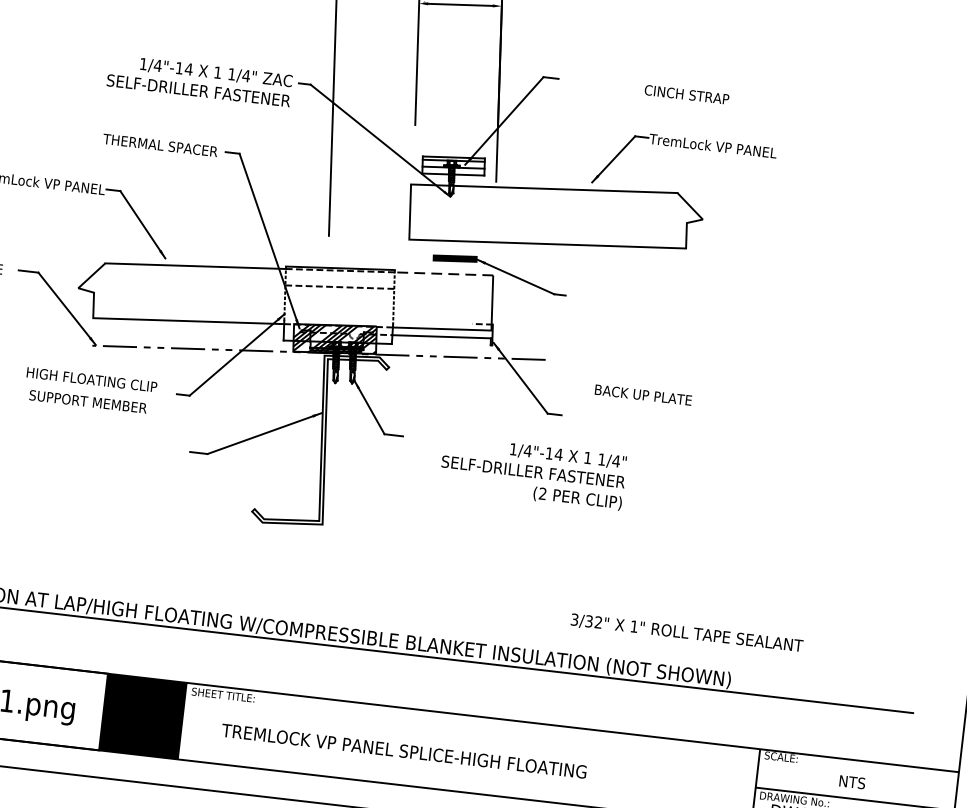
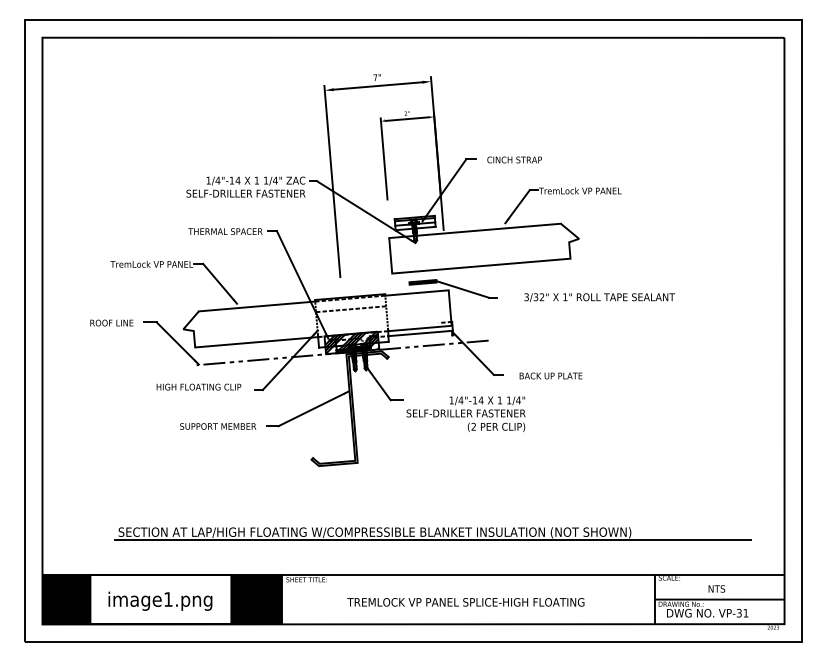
text: (686, 94) -> (514, 159), moved
line: (444, 273) -> (417, 292), dashed -> solid
text: (642, 394) -> (550, 375), moved
text: (88, 401) -> (218, 426), moved
text: (532, 471) -> (465, 413), moved
text: (686, 633) -> (599, 297), moved
text: (403, 751) -> (465, 602), moved

